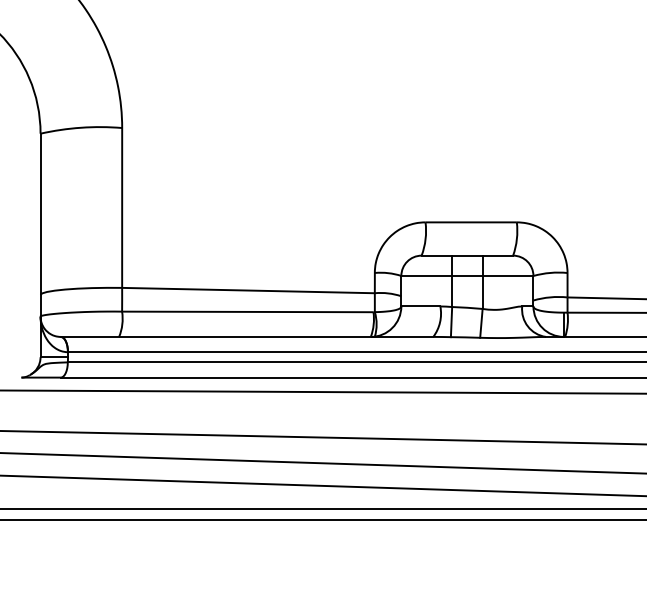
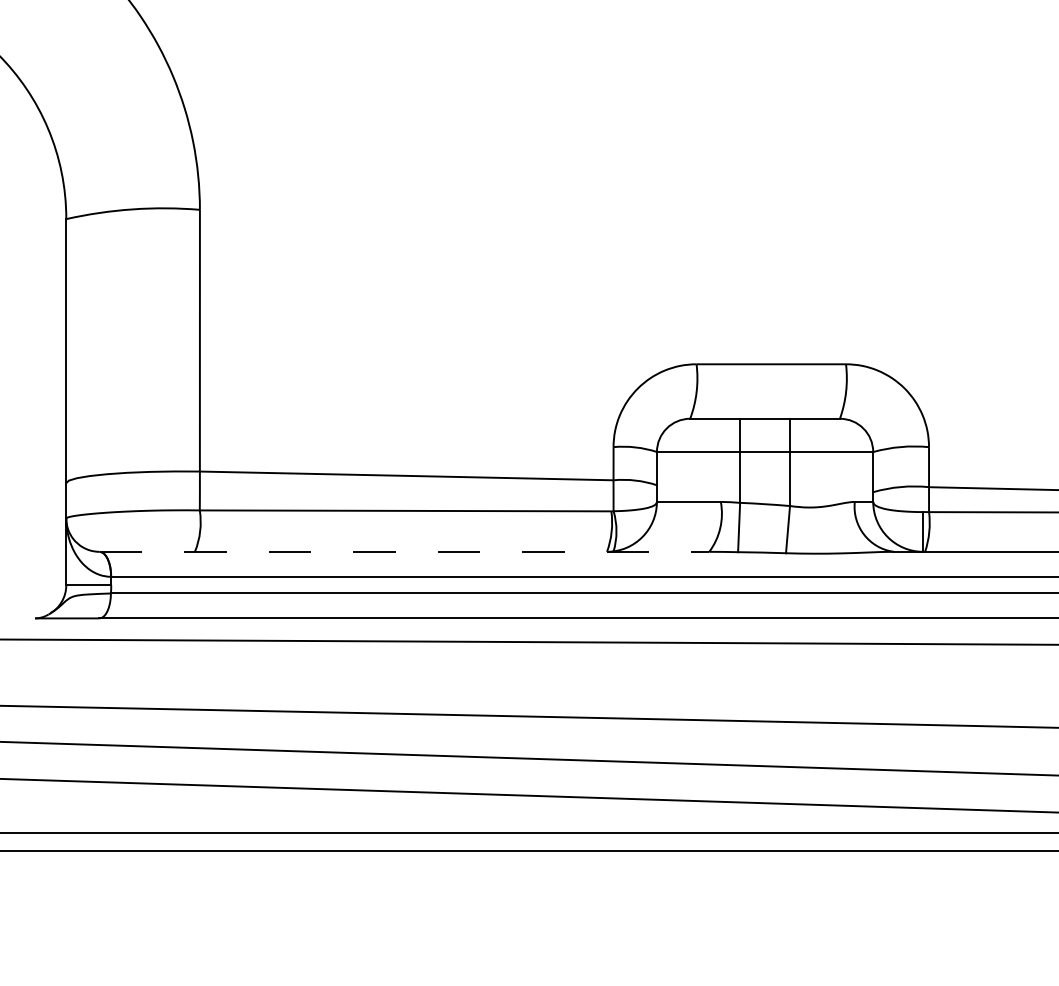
line: (247, 336) -> (405, 551), solid -> dashed

